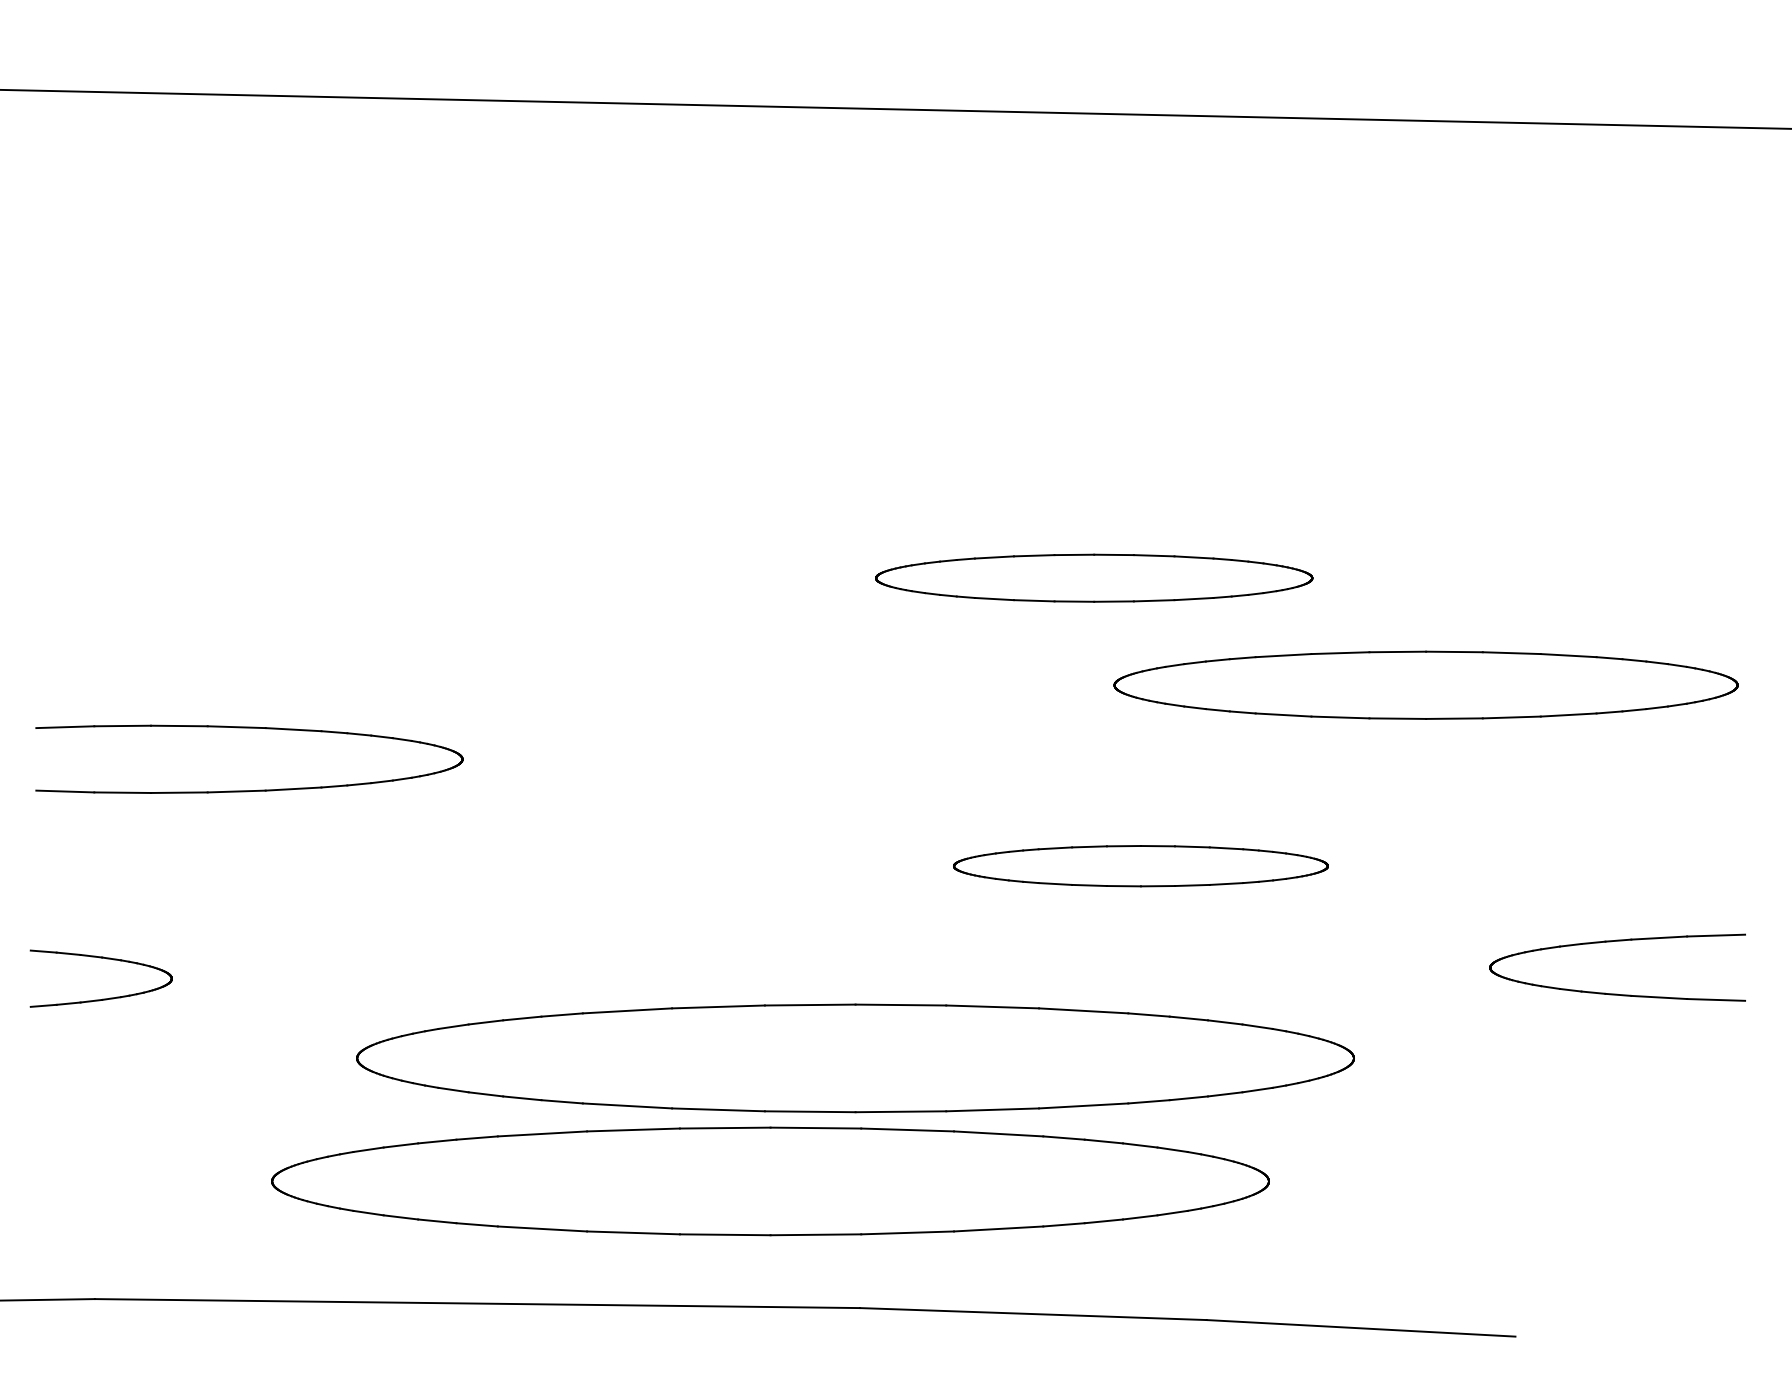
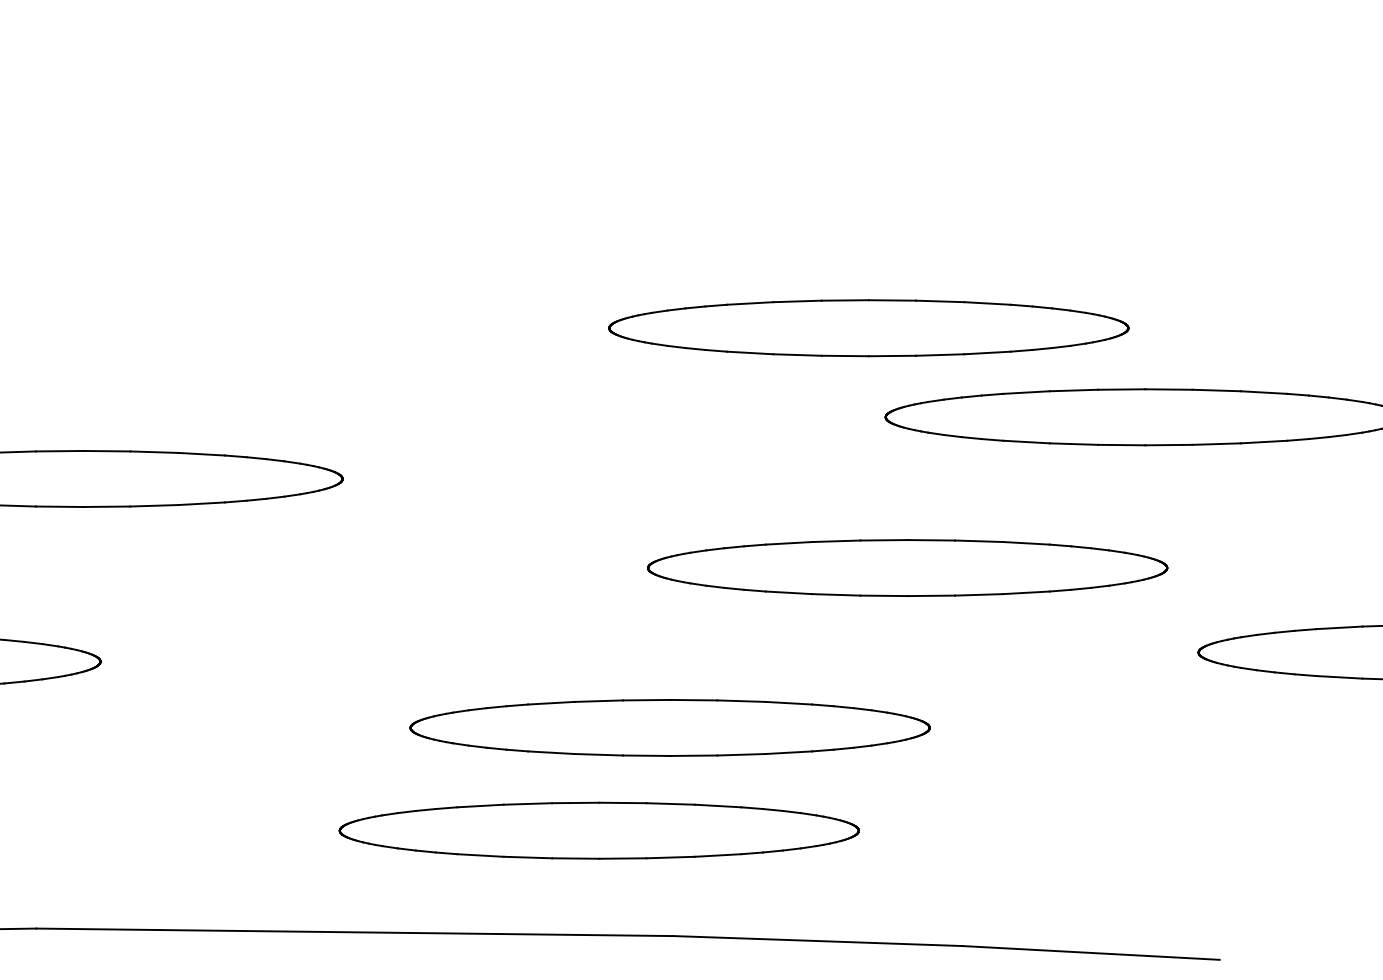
part: (1093, 577) -> (868, 327), size x1.43
part: (1140, 865) -> (907, 567), size x1.67
part: (855, 1057) -> (669, 727), size x0.62
part: (770, 1181) -> (599, 830), size x0.62

